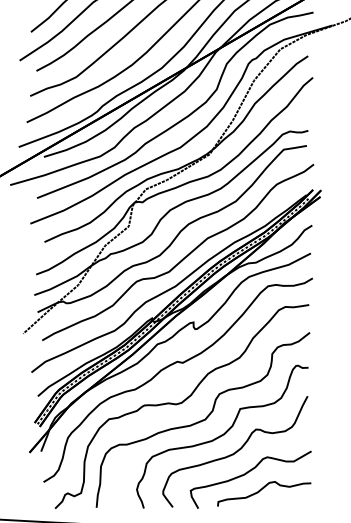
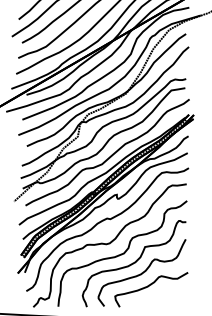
curve: (262, 490) -> (158, 296), removed

